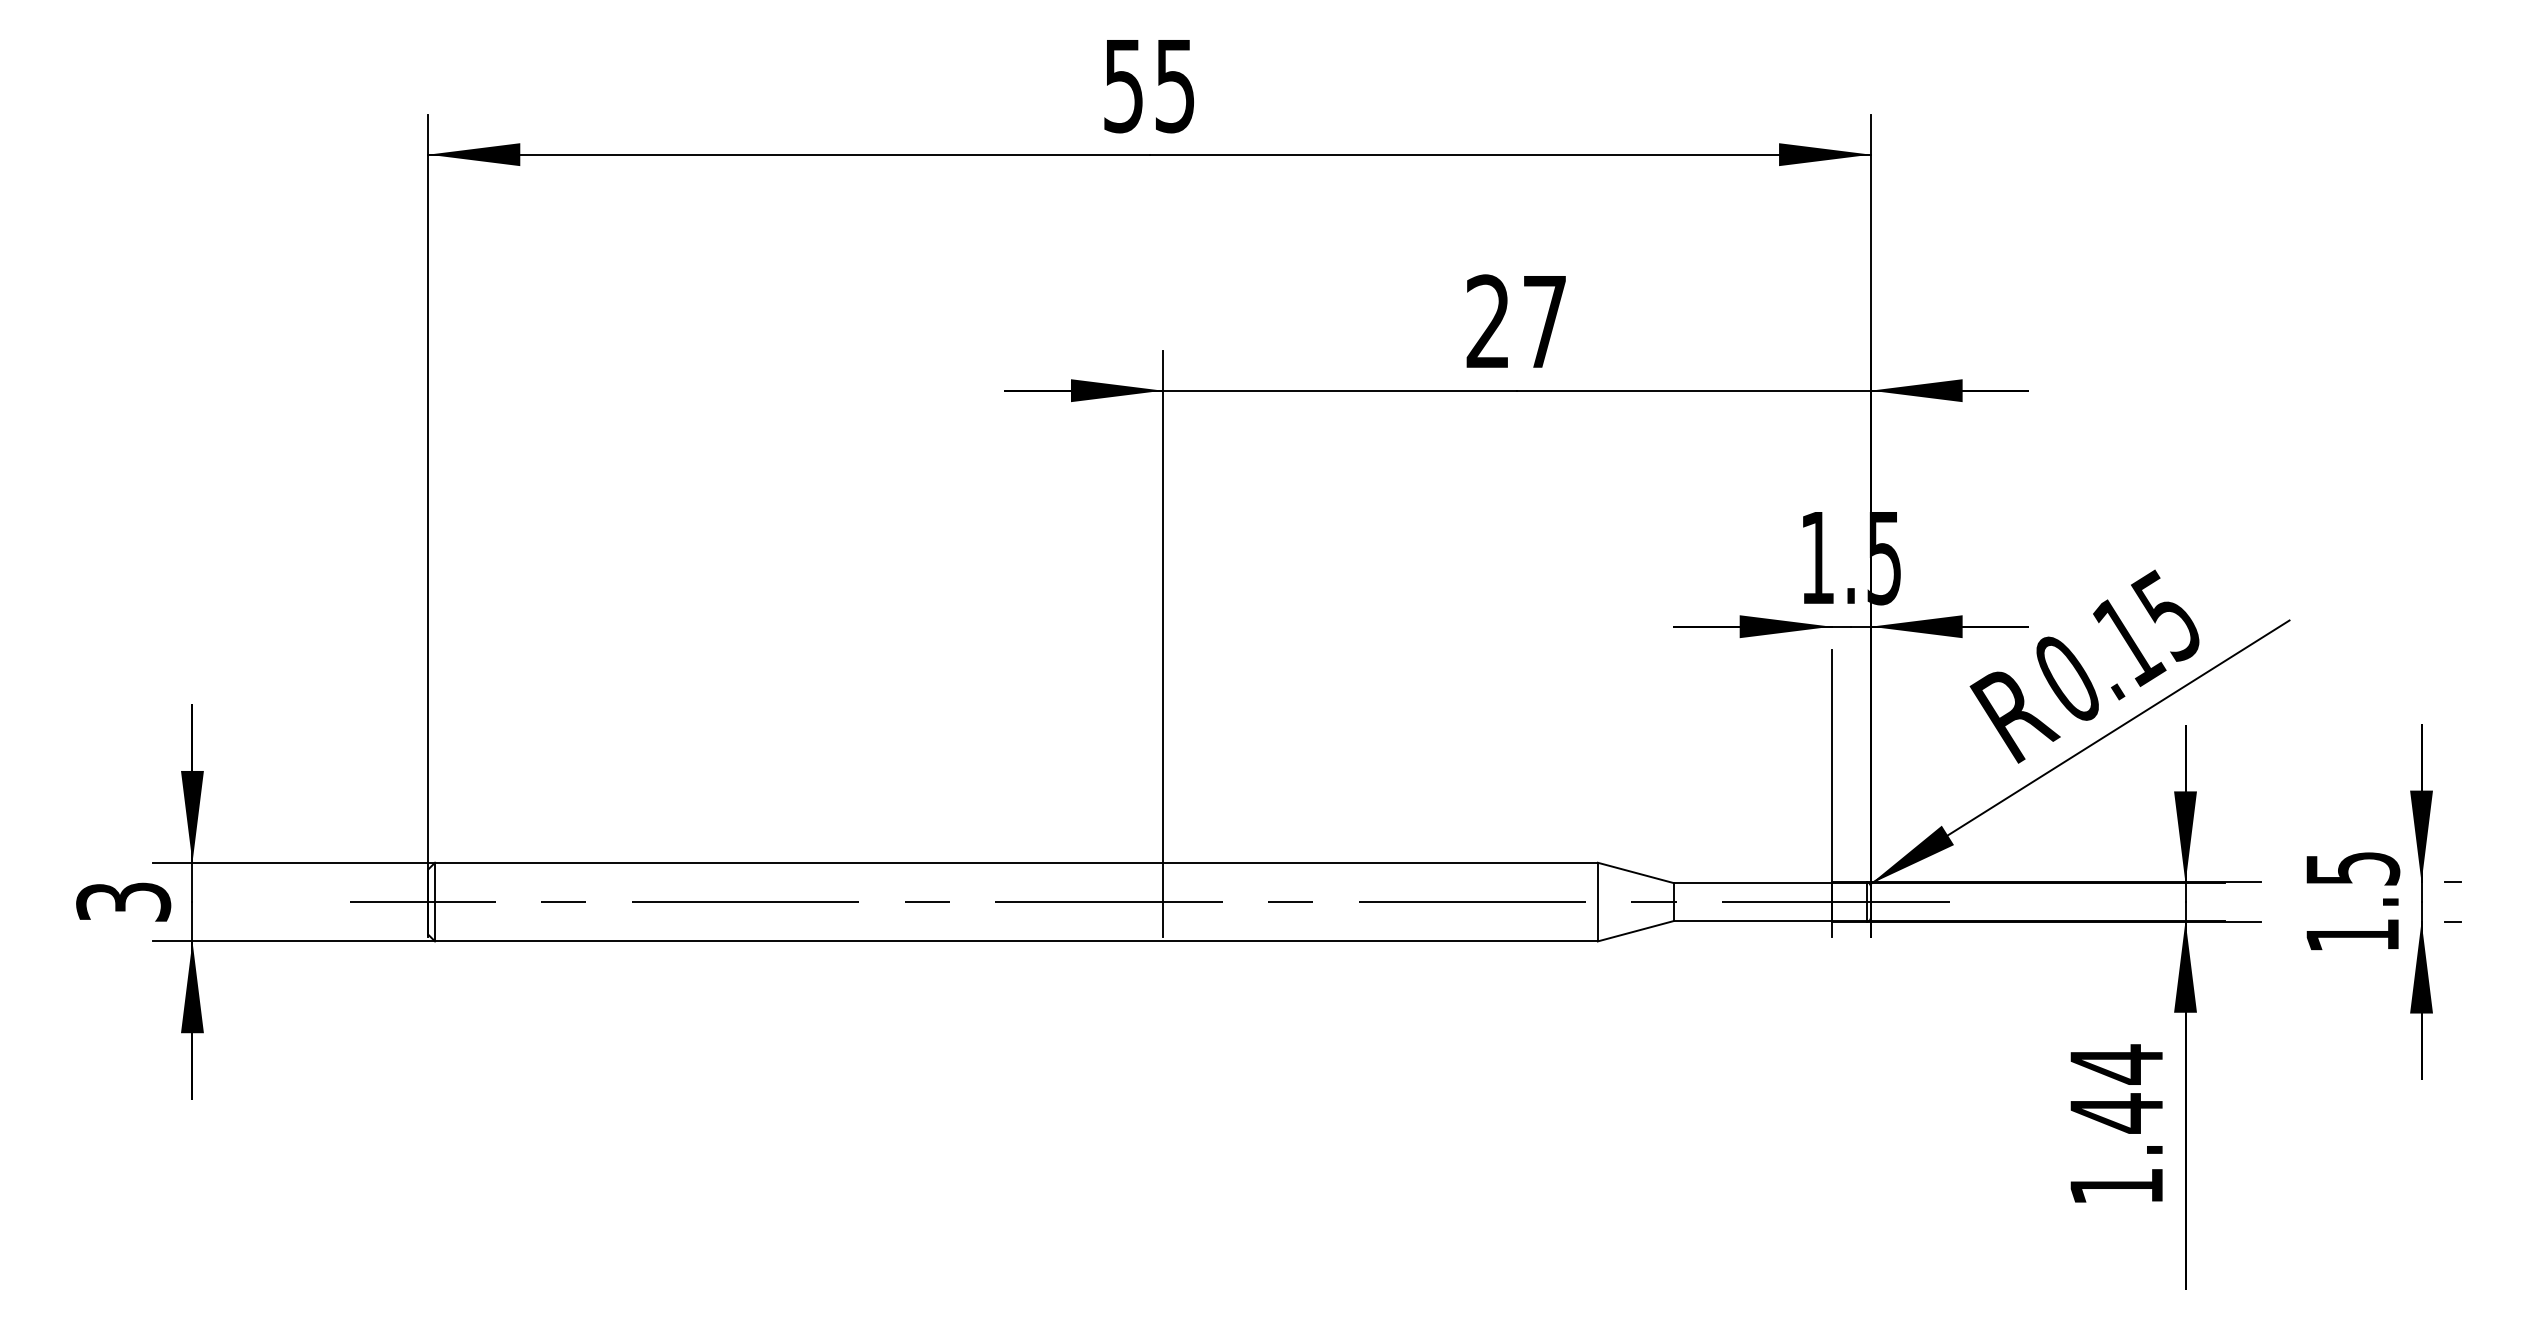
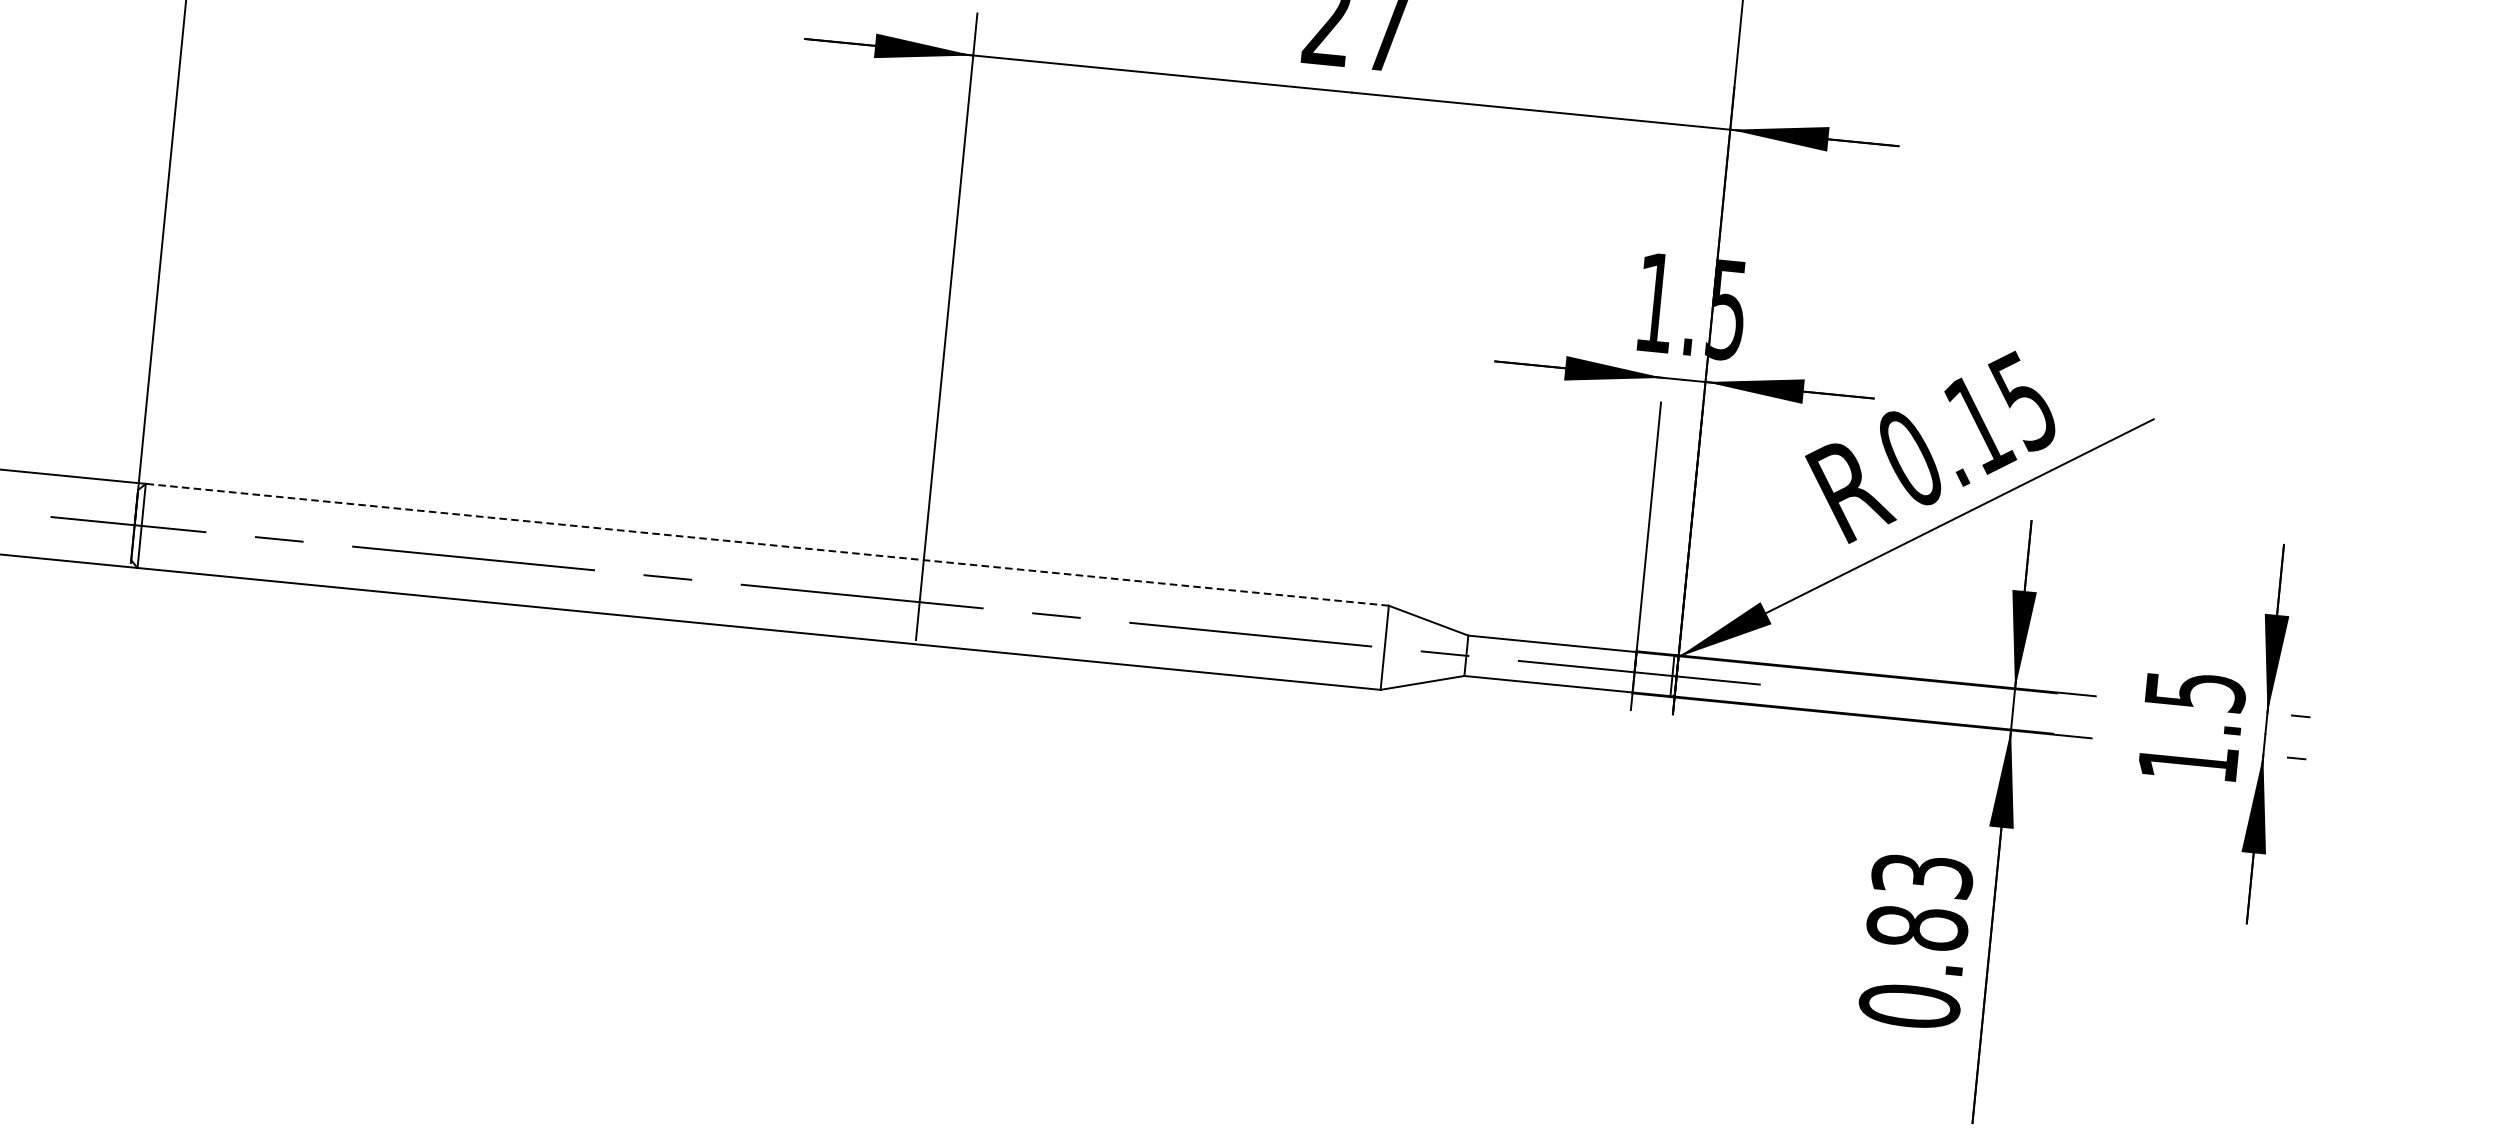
line: (1015, 862) -> (766, 544), solid -> dashed
text: (2116, 1124) -> (1915, 939), 1.44 -> 0.83

